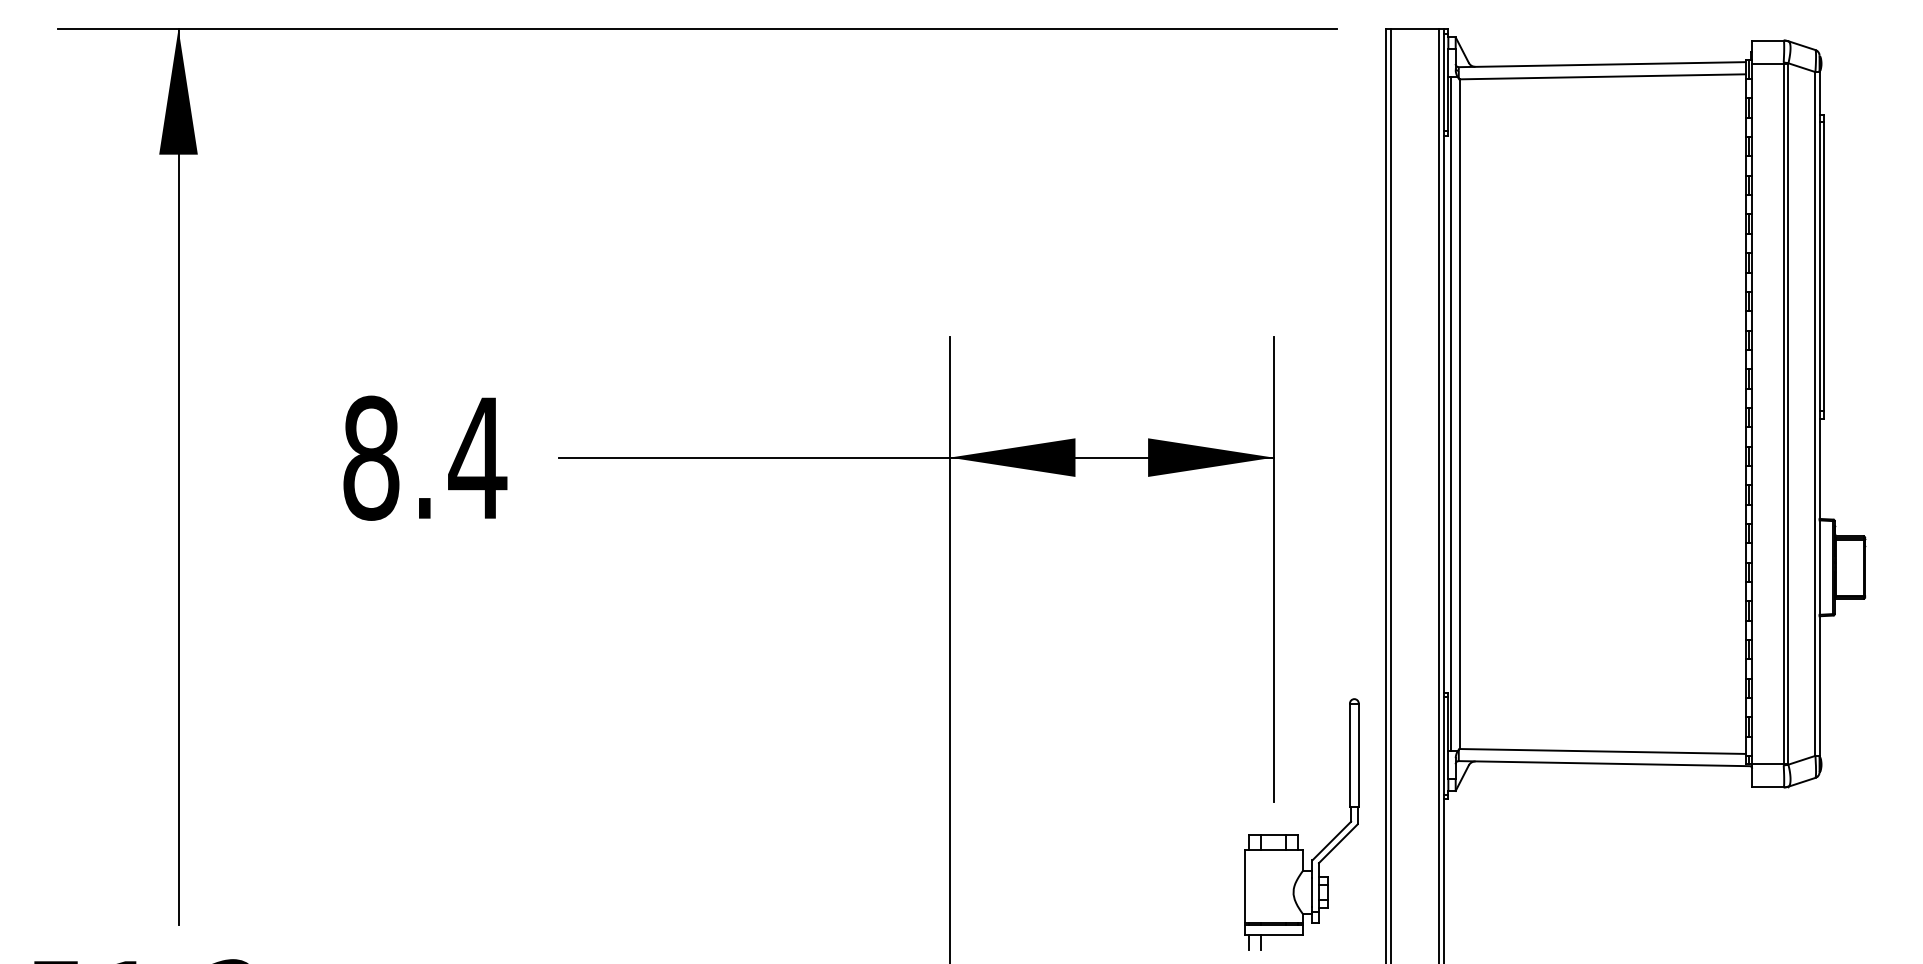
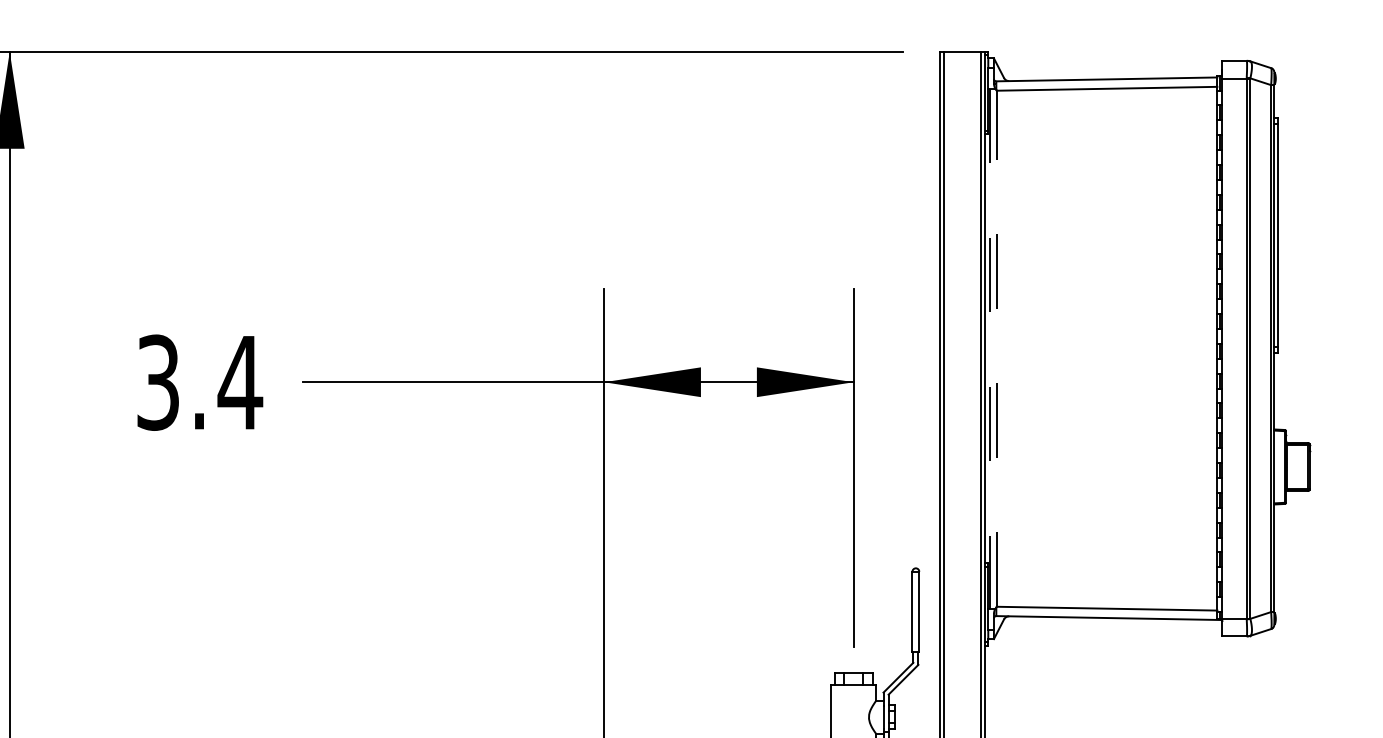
line: (1450, 414) -> (989, 349), solid -> dashed
line: (1459, 414) -> (996, 349), solid -> dashed
text: (371, 457) -> (158, 382), 8.4 -> 3.4

